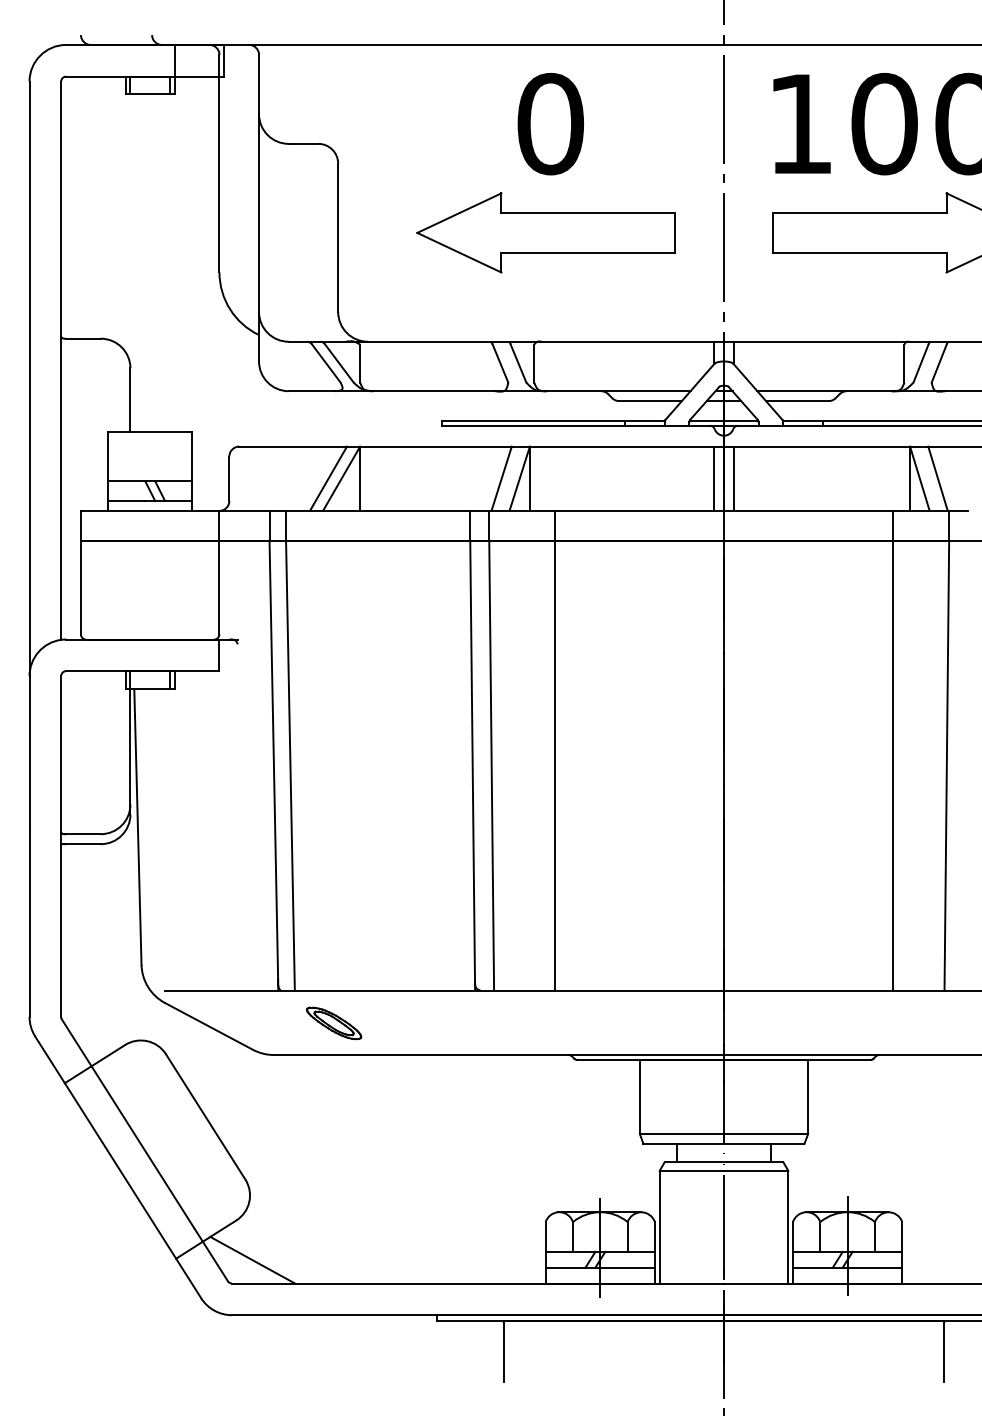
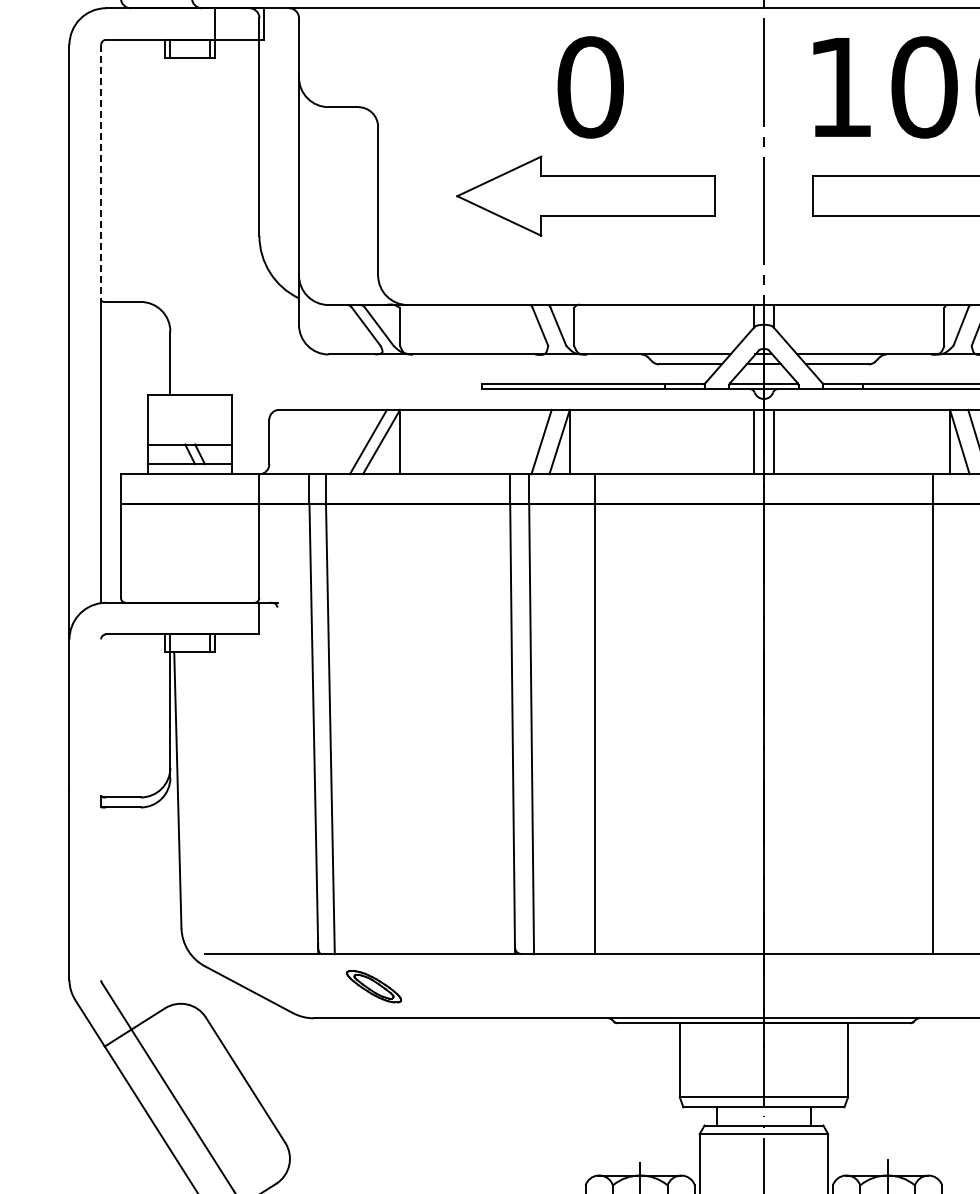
line: (61, 209) -> (101, 172), solid -> dashed
line: (61, 754) -> (101, 717), removed
line: (61, 930) -> (101, 893), removed

